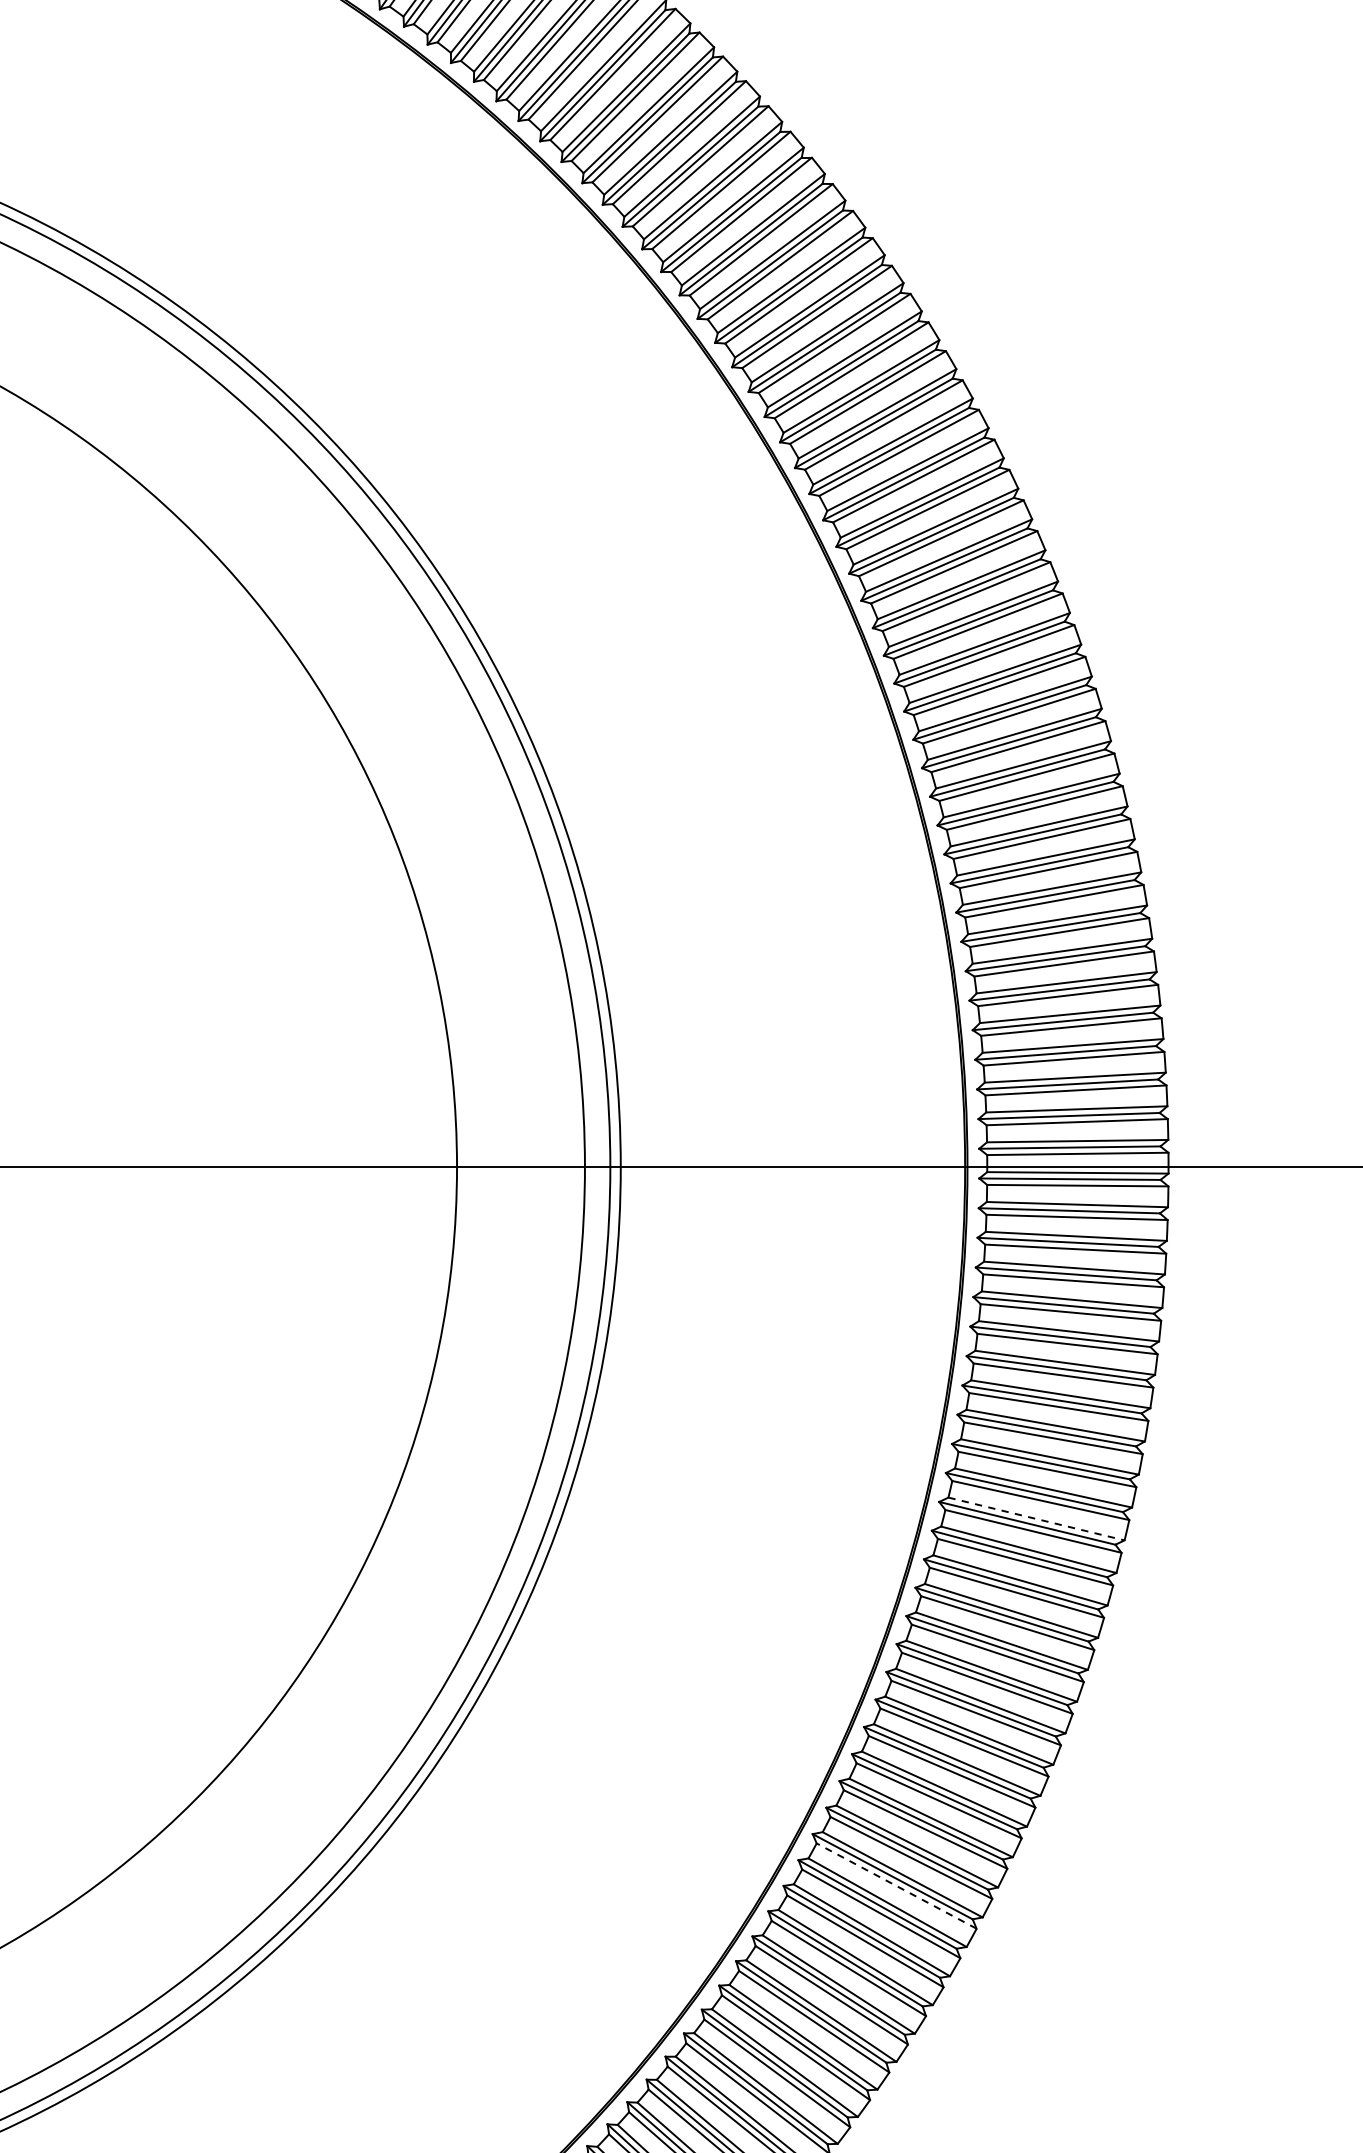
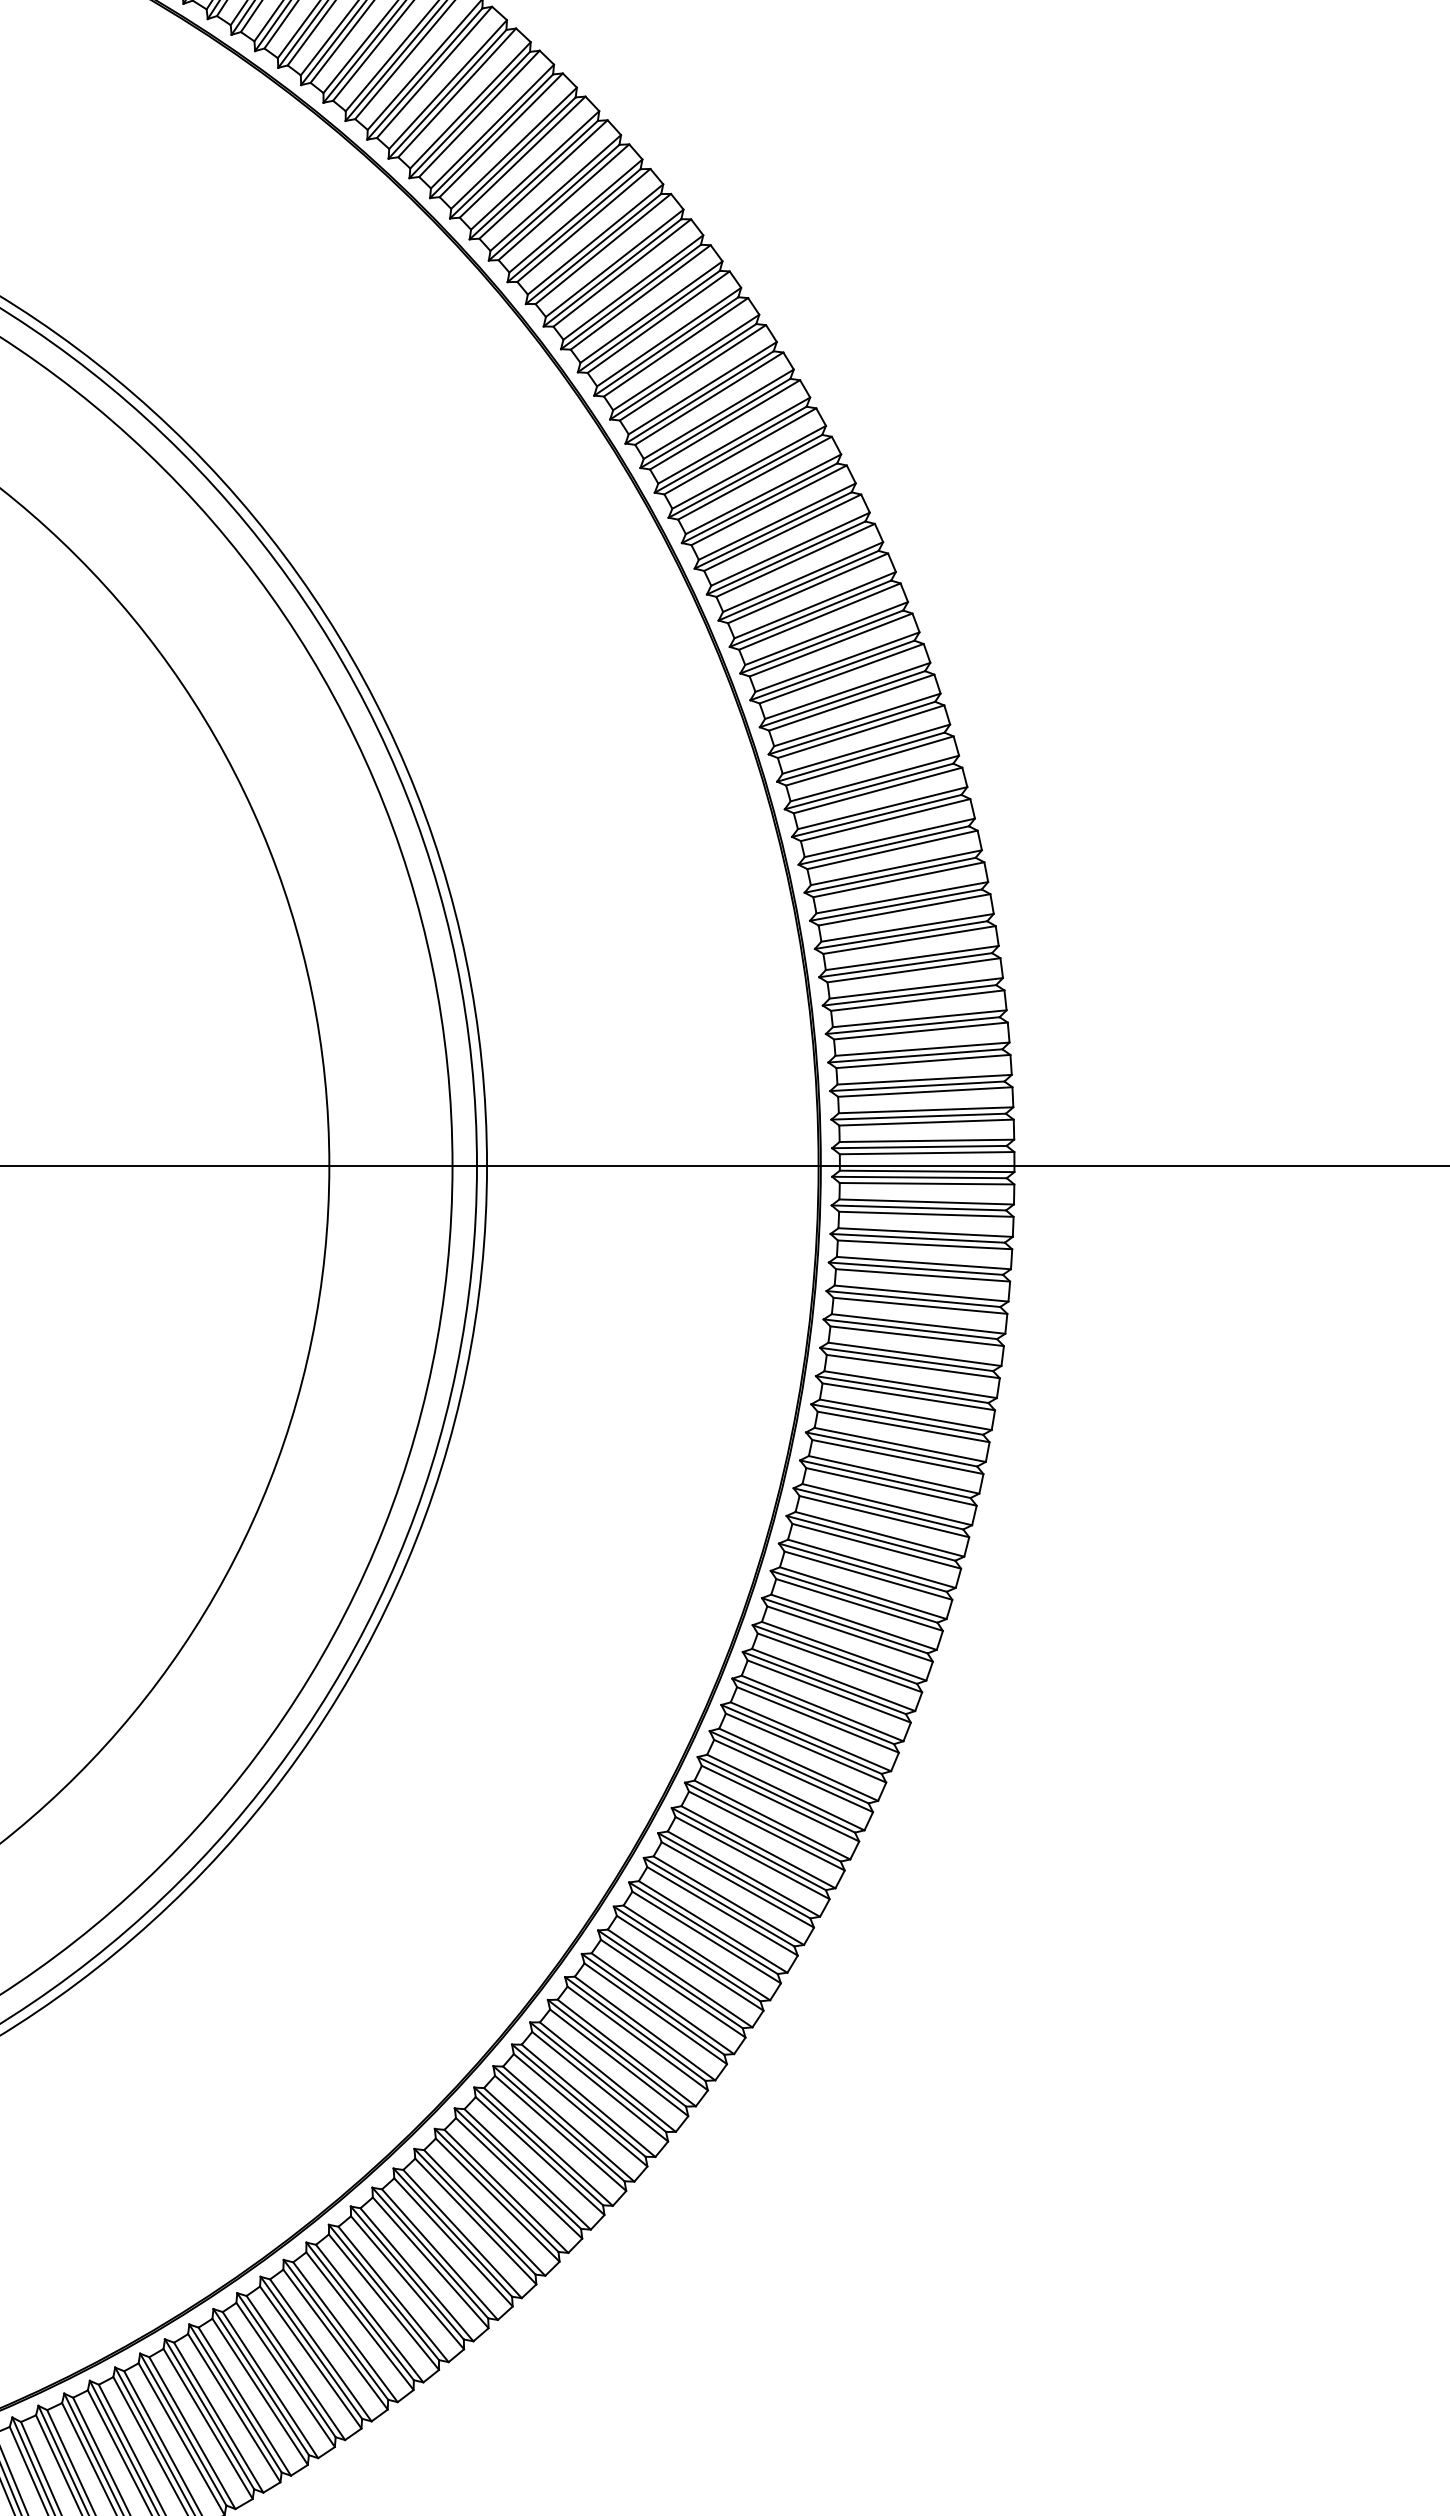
line: (1036, 1518) -> (887, 1504), dashed -> solid
line: (896, 1885) -> (752, 1857), dashed -> solid

